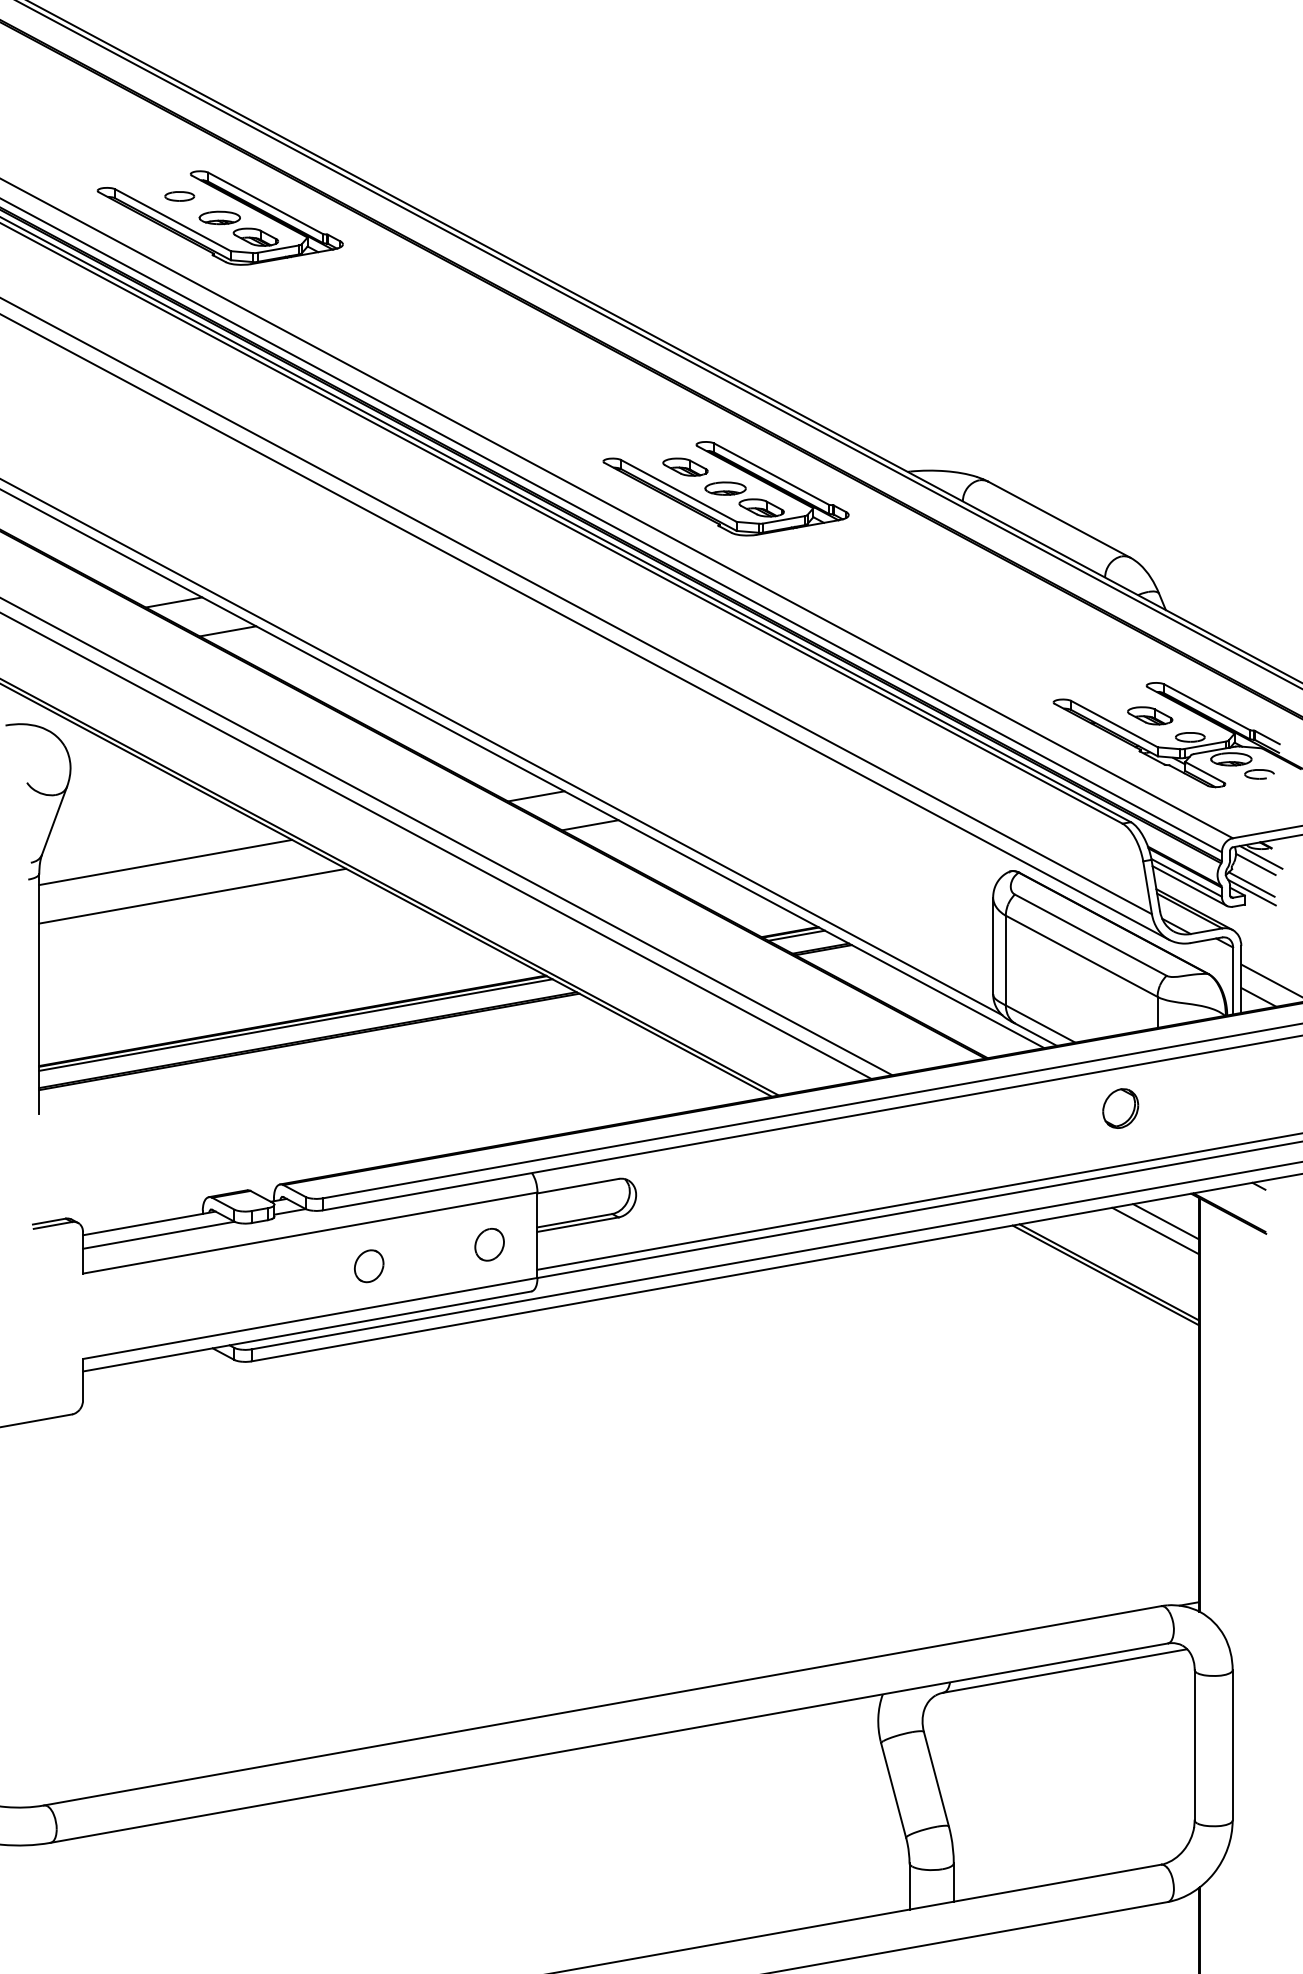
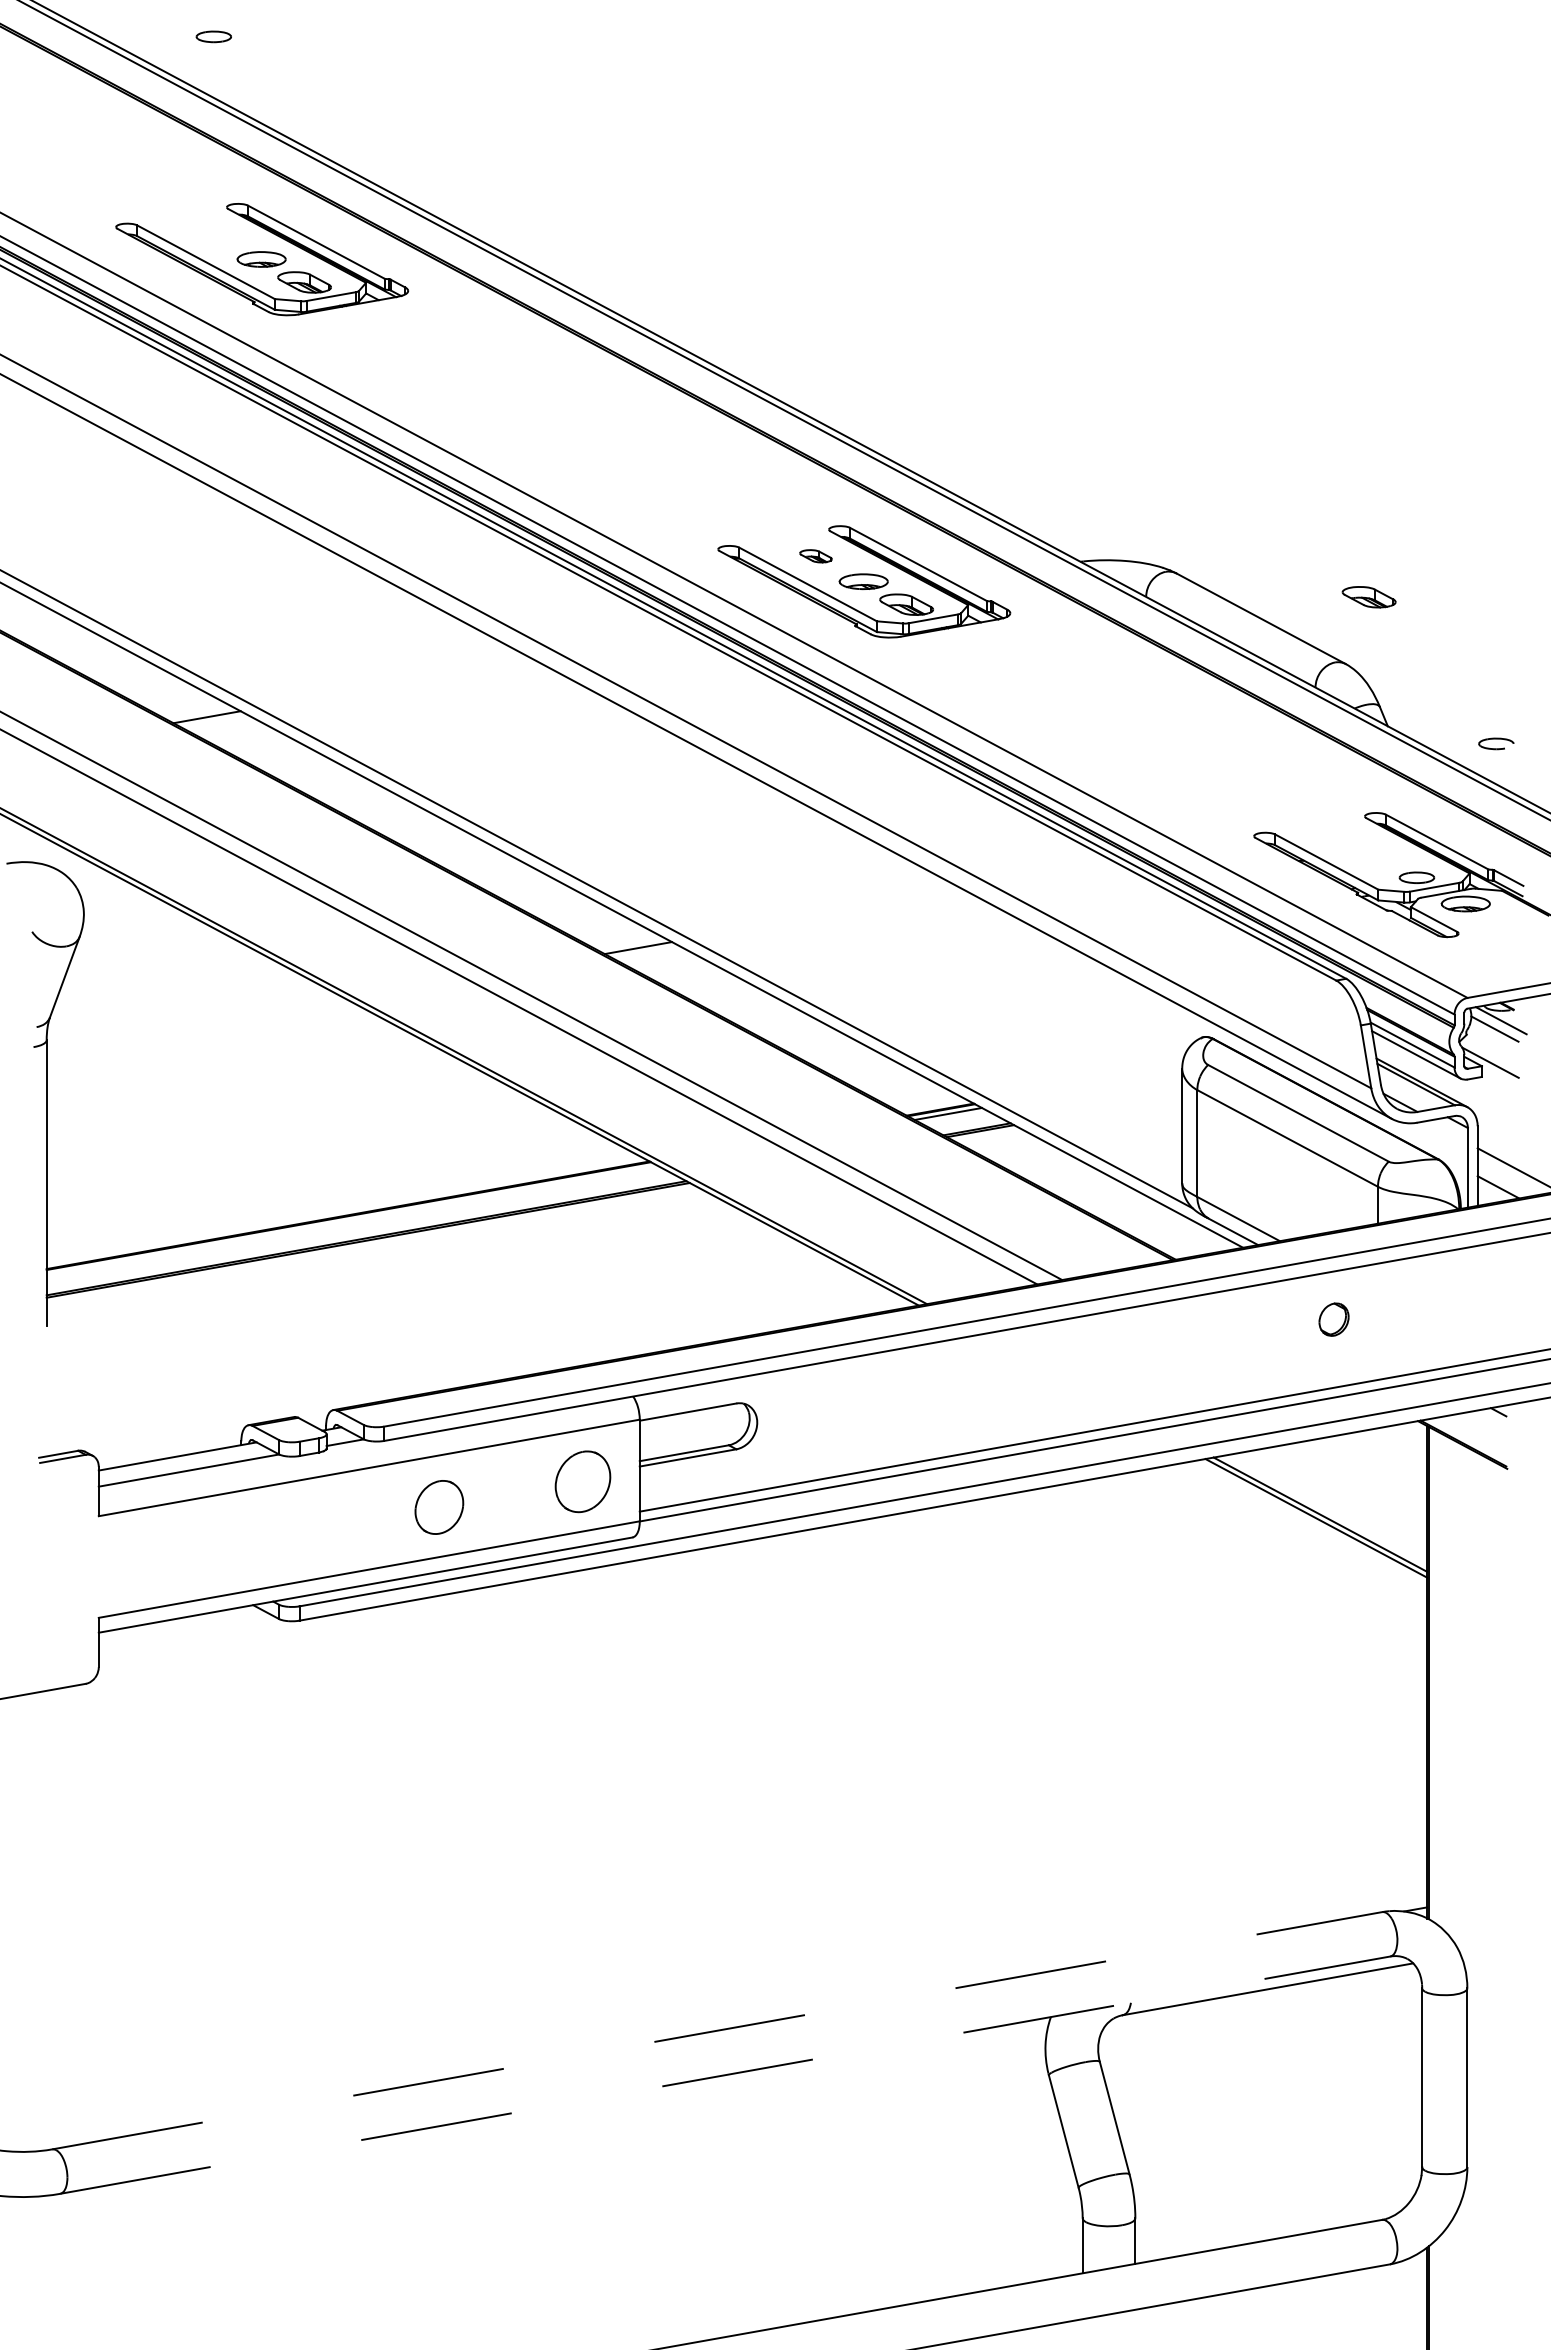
part: (179, 196) -> (213, 36), moved
part: (685, 467) -> (815, 556), size x0.6
line: (228, 631) -> (271, 751), removed
part: (1149, 716) -> (1368, 597), moved
part: (1259, 774) -> (1496, 743), moved
line: (590, 825) -> (702, 982), removed
line: (165, 862) -> (196, 1026), removed
line: (1251, 884) -> (1489, 1052), removed
line: (192, 895) -> (229, 1066), removed
line: (295, 1024) -> (351, 1219), removed
part: (1120, 1108) -> (1333, 1319), size x0.7
line: (1165, 1221) -> (1387, 1454), removed
line: (1155, 1231) -> (1375, 1465), removed
part: (489, 1244) -> (582, 1481), size x1.6
part: (369, 1266) -> (439, 1507), size x1.4
line: (602, 1705) -> (717, 2030), solid -> dashed
line: (609, 1743) -> (725, 2075), solid -> dashed

